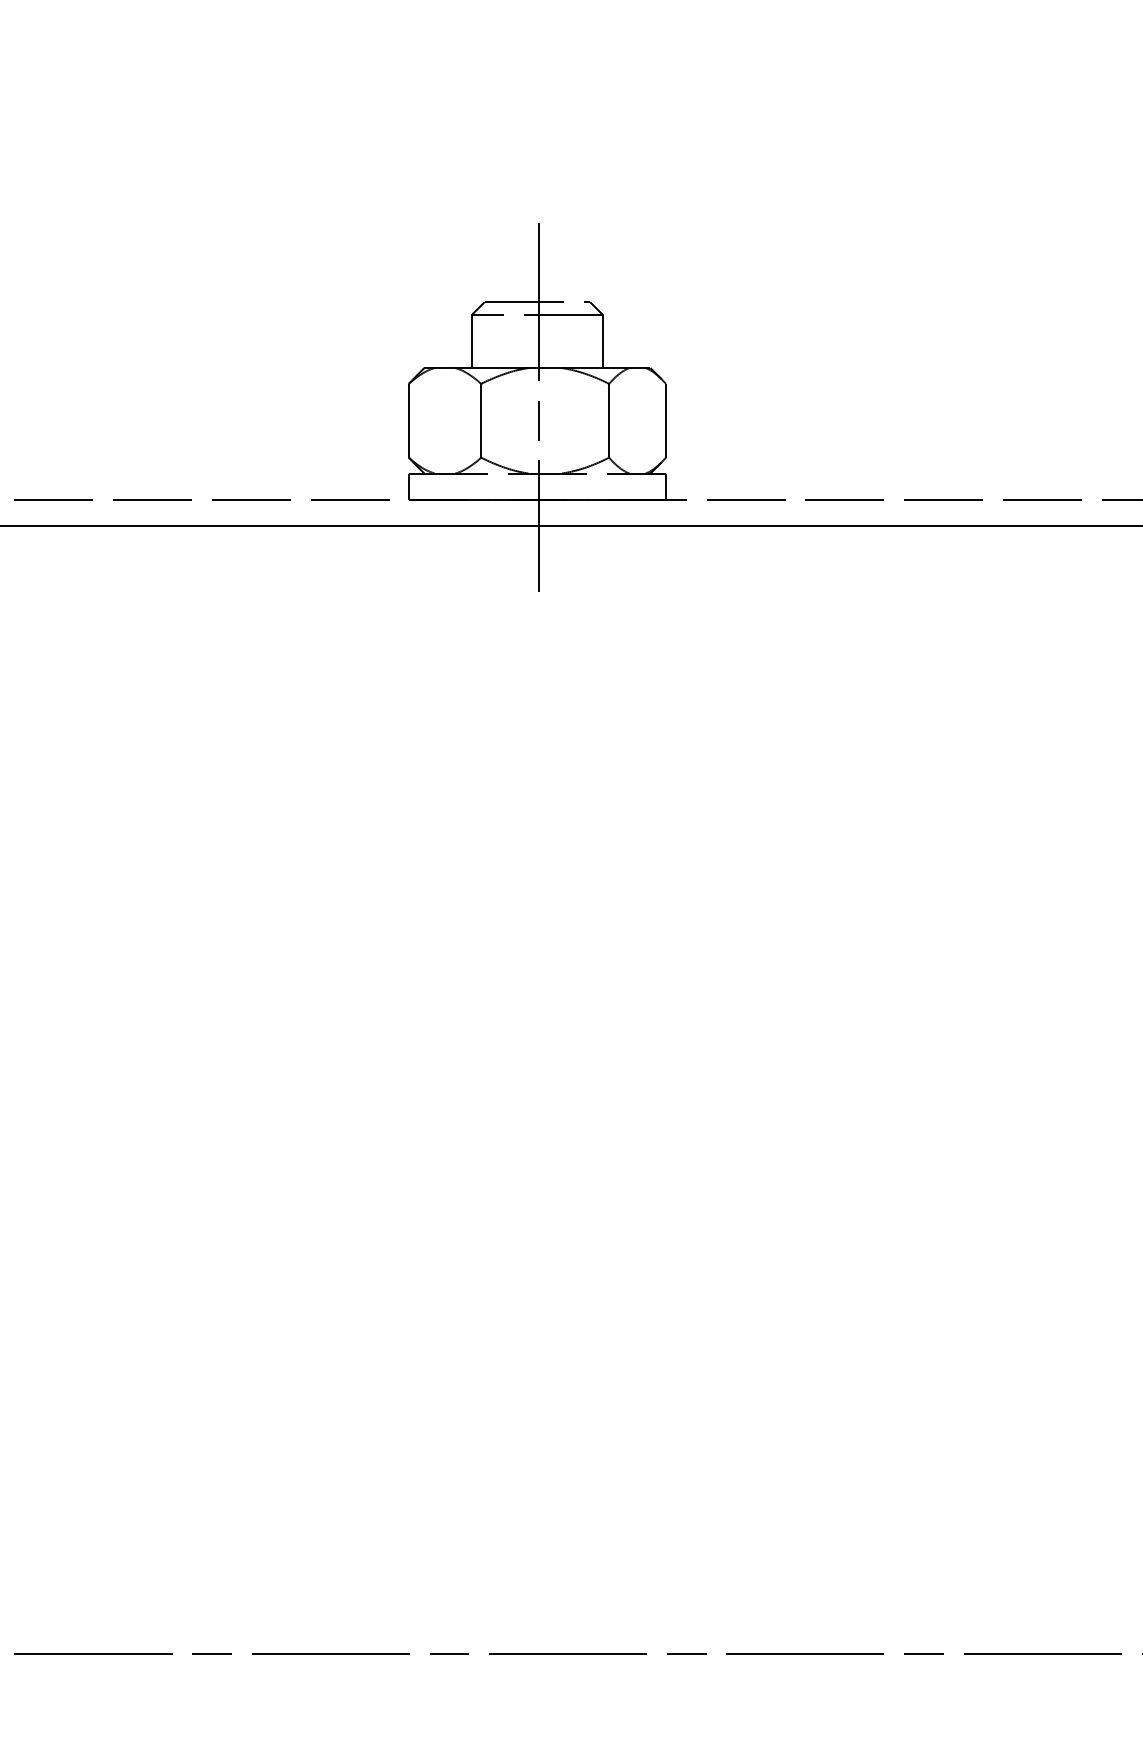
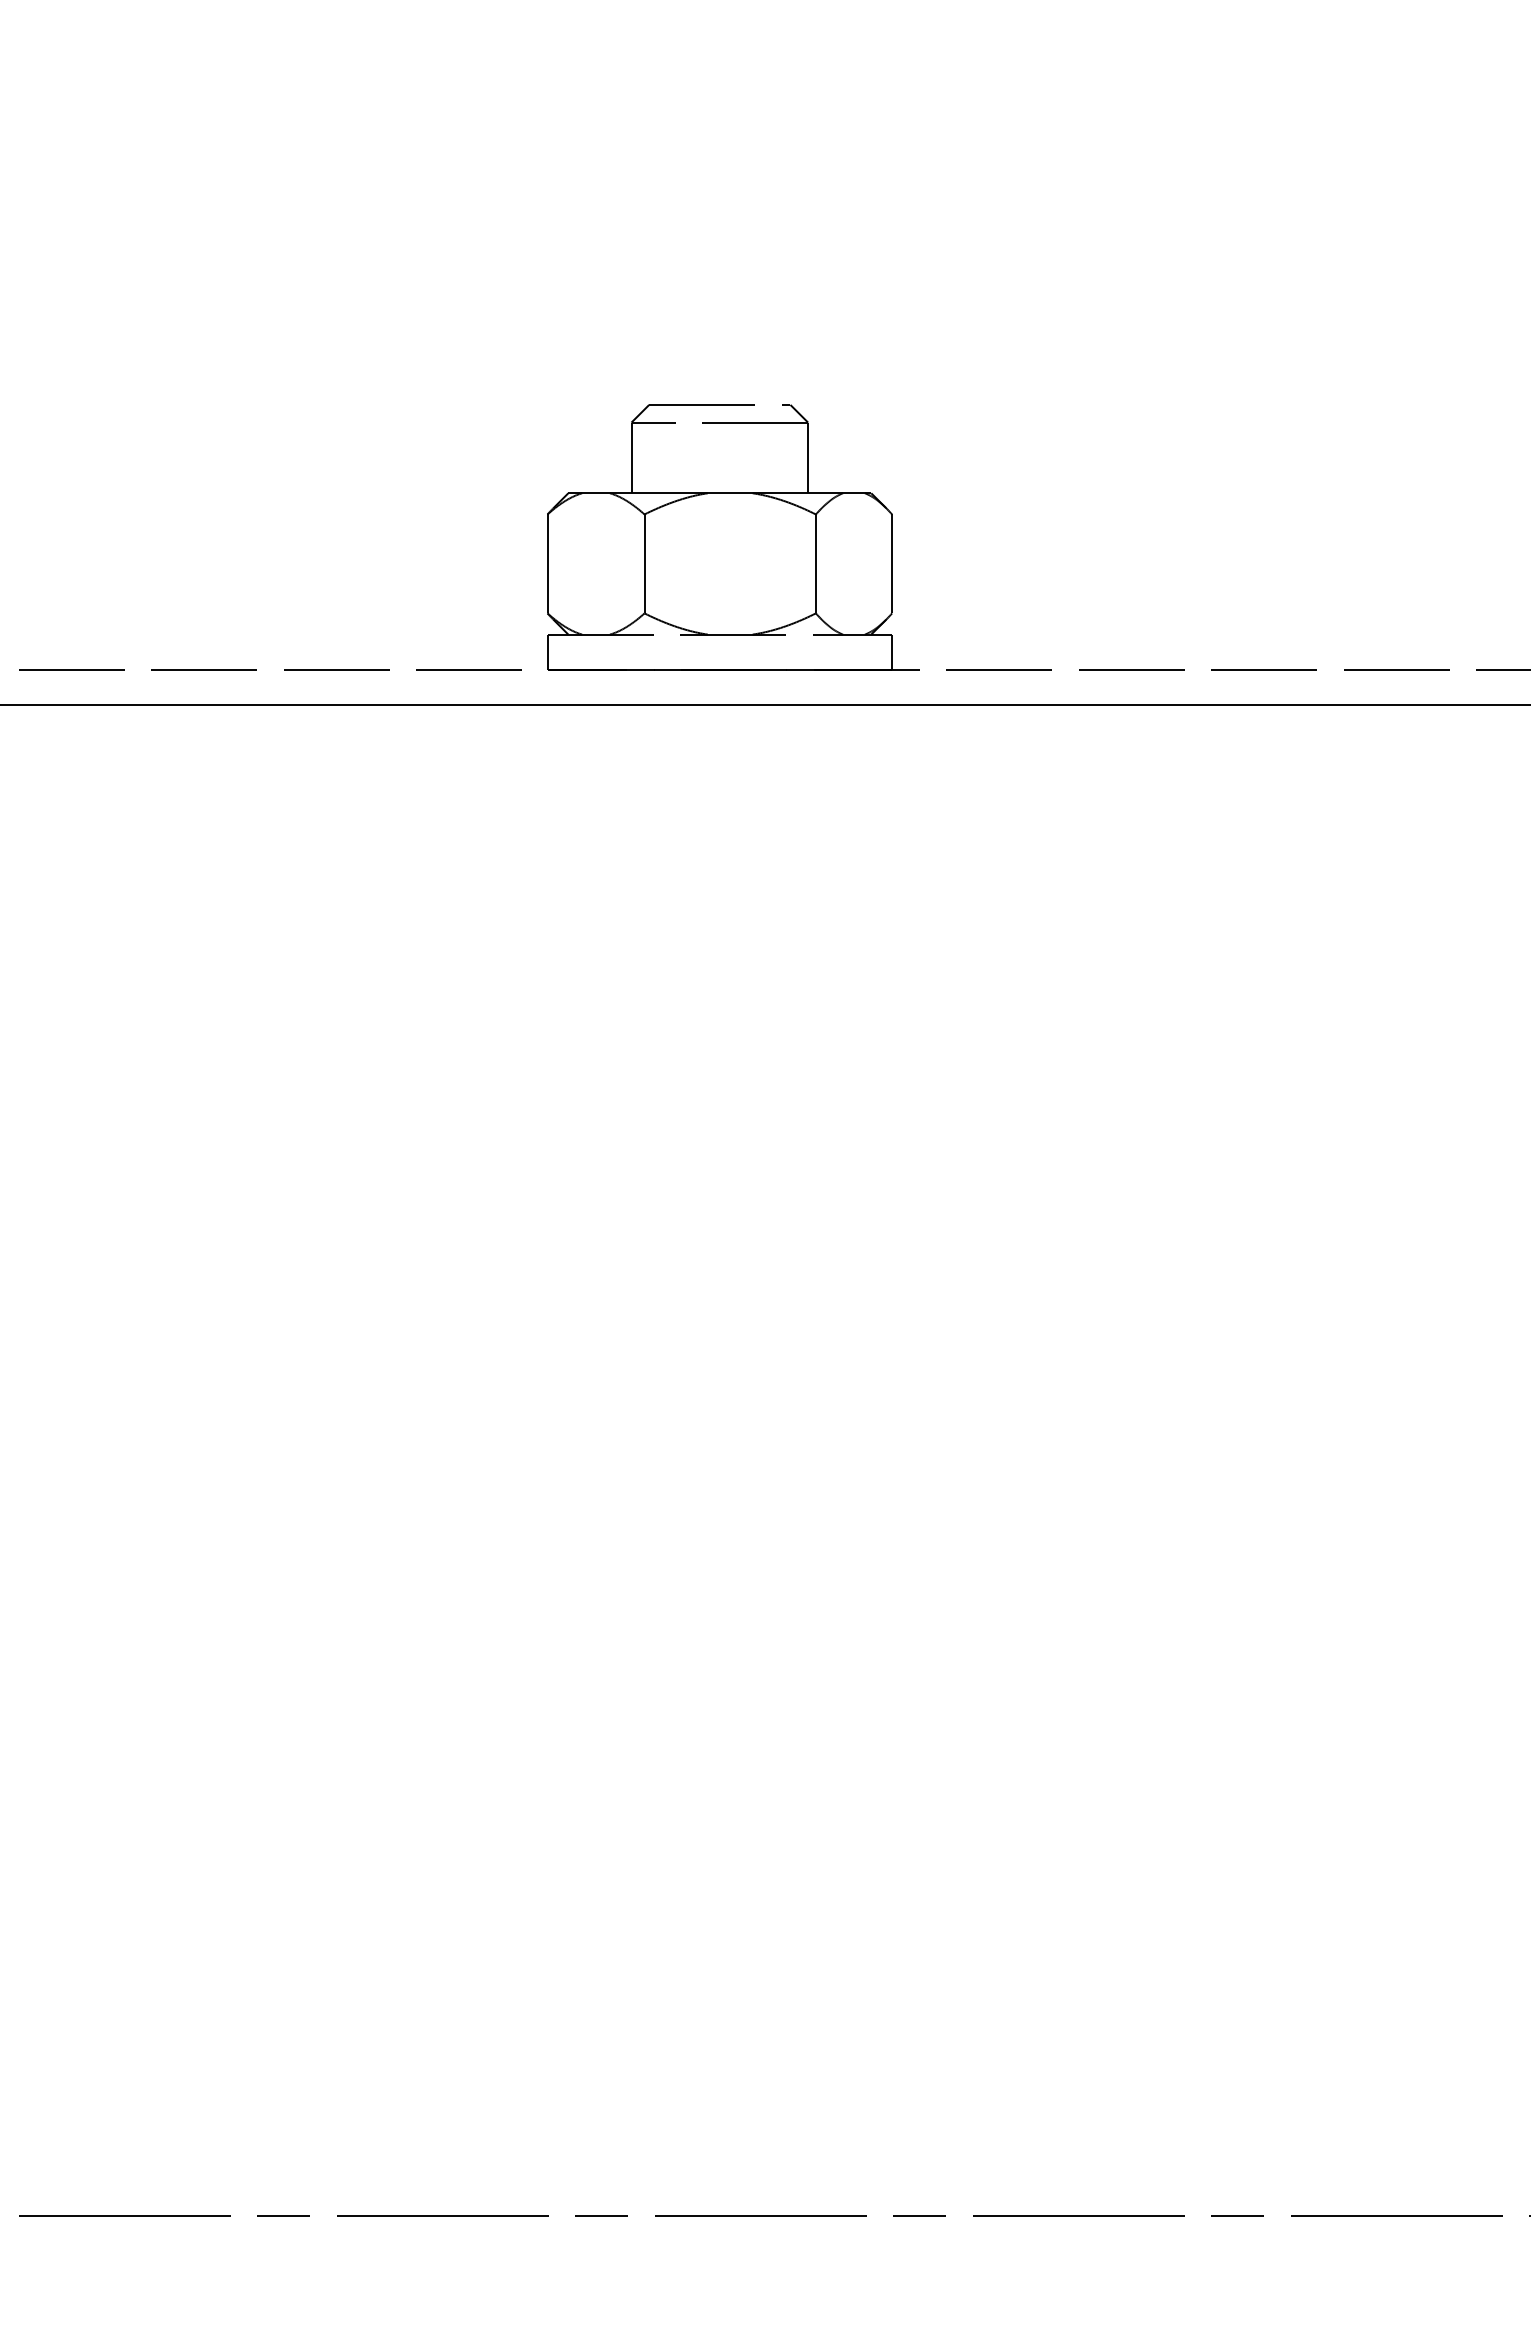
line: (539, 407) -> (722, 545), removed

